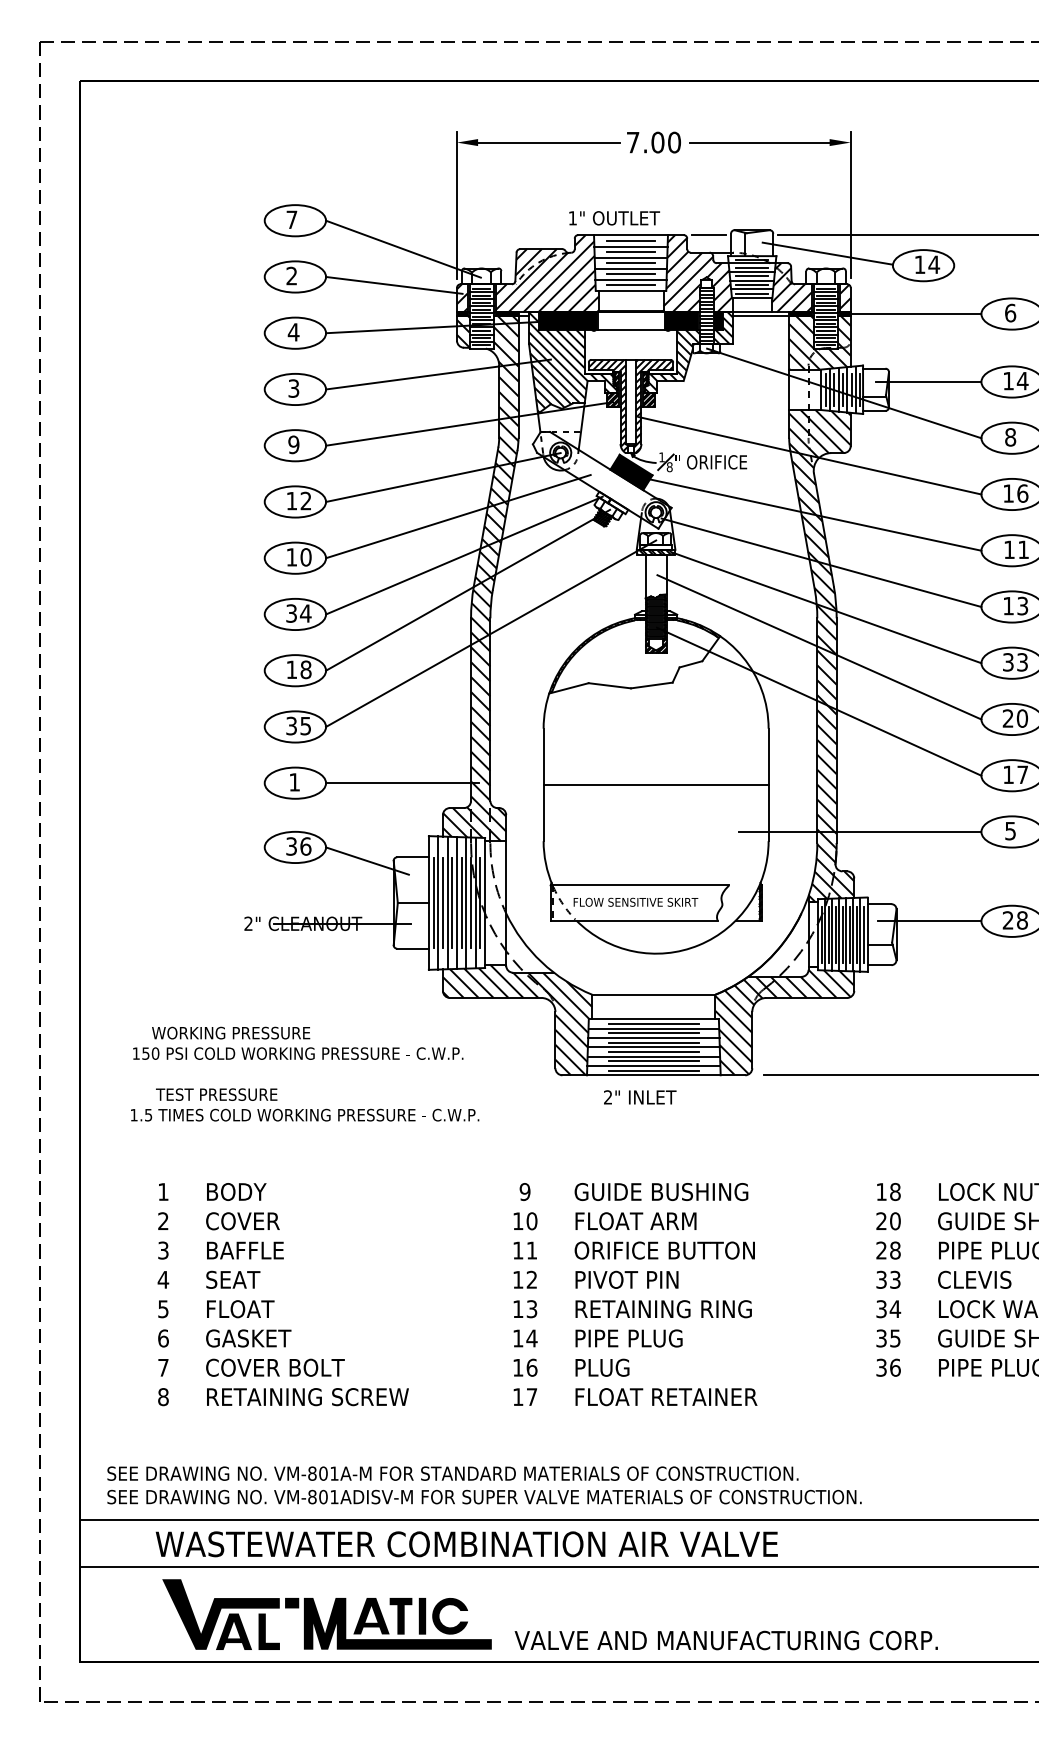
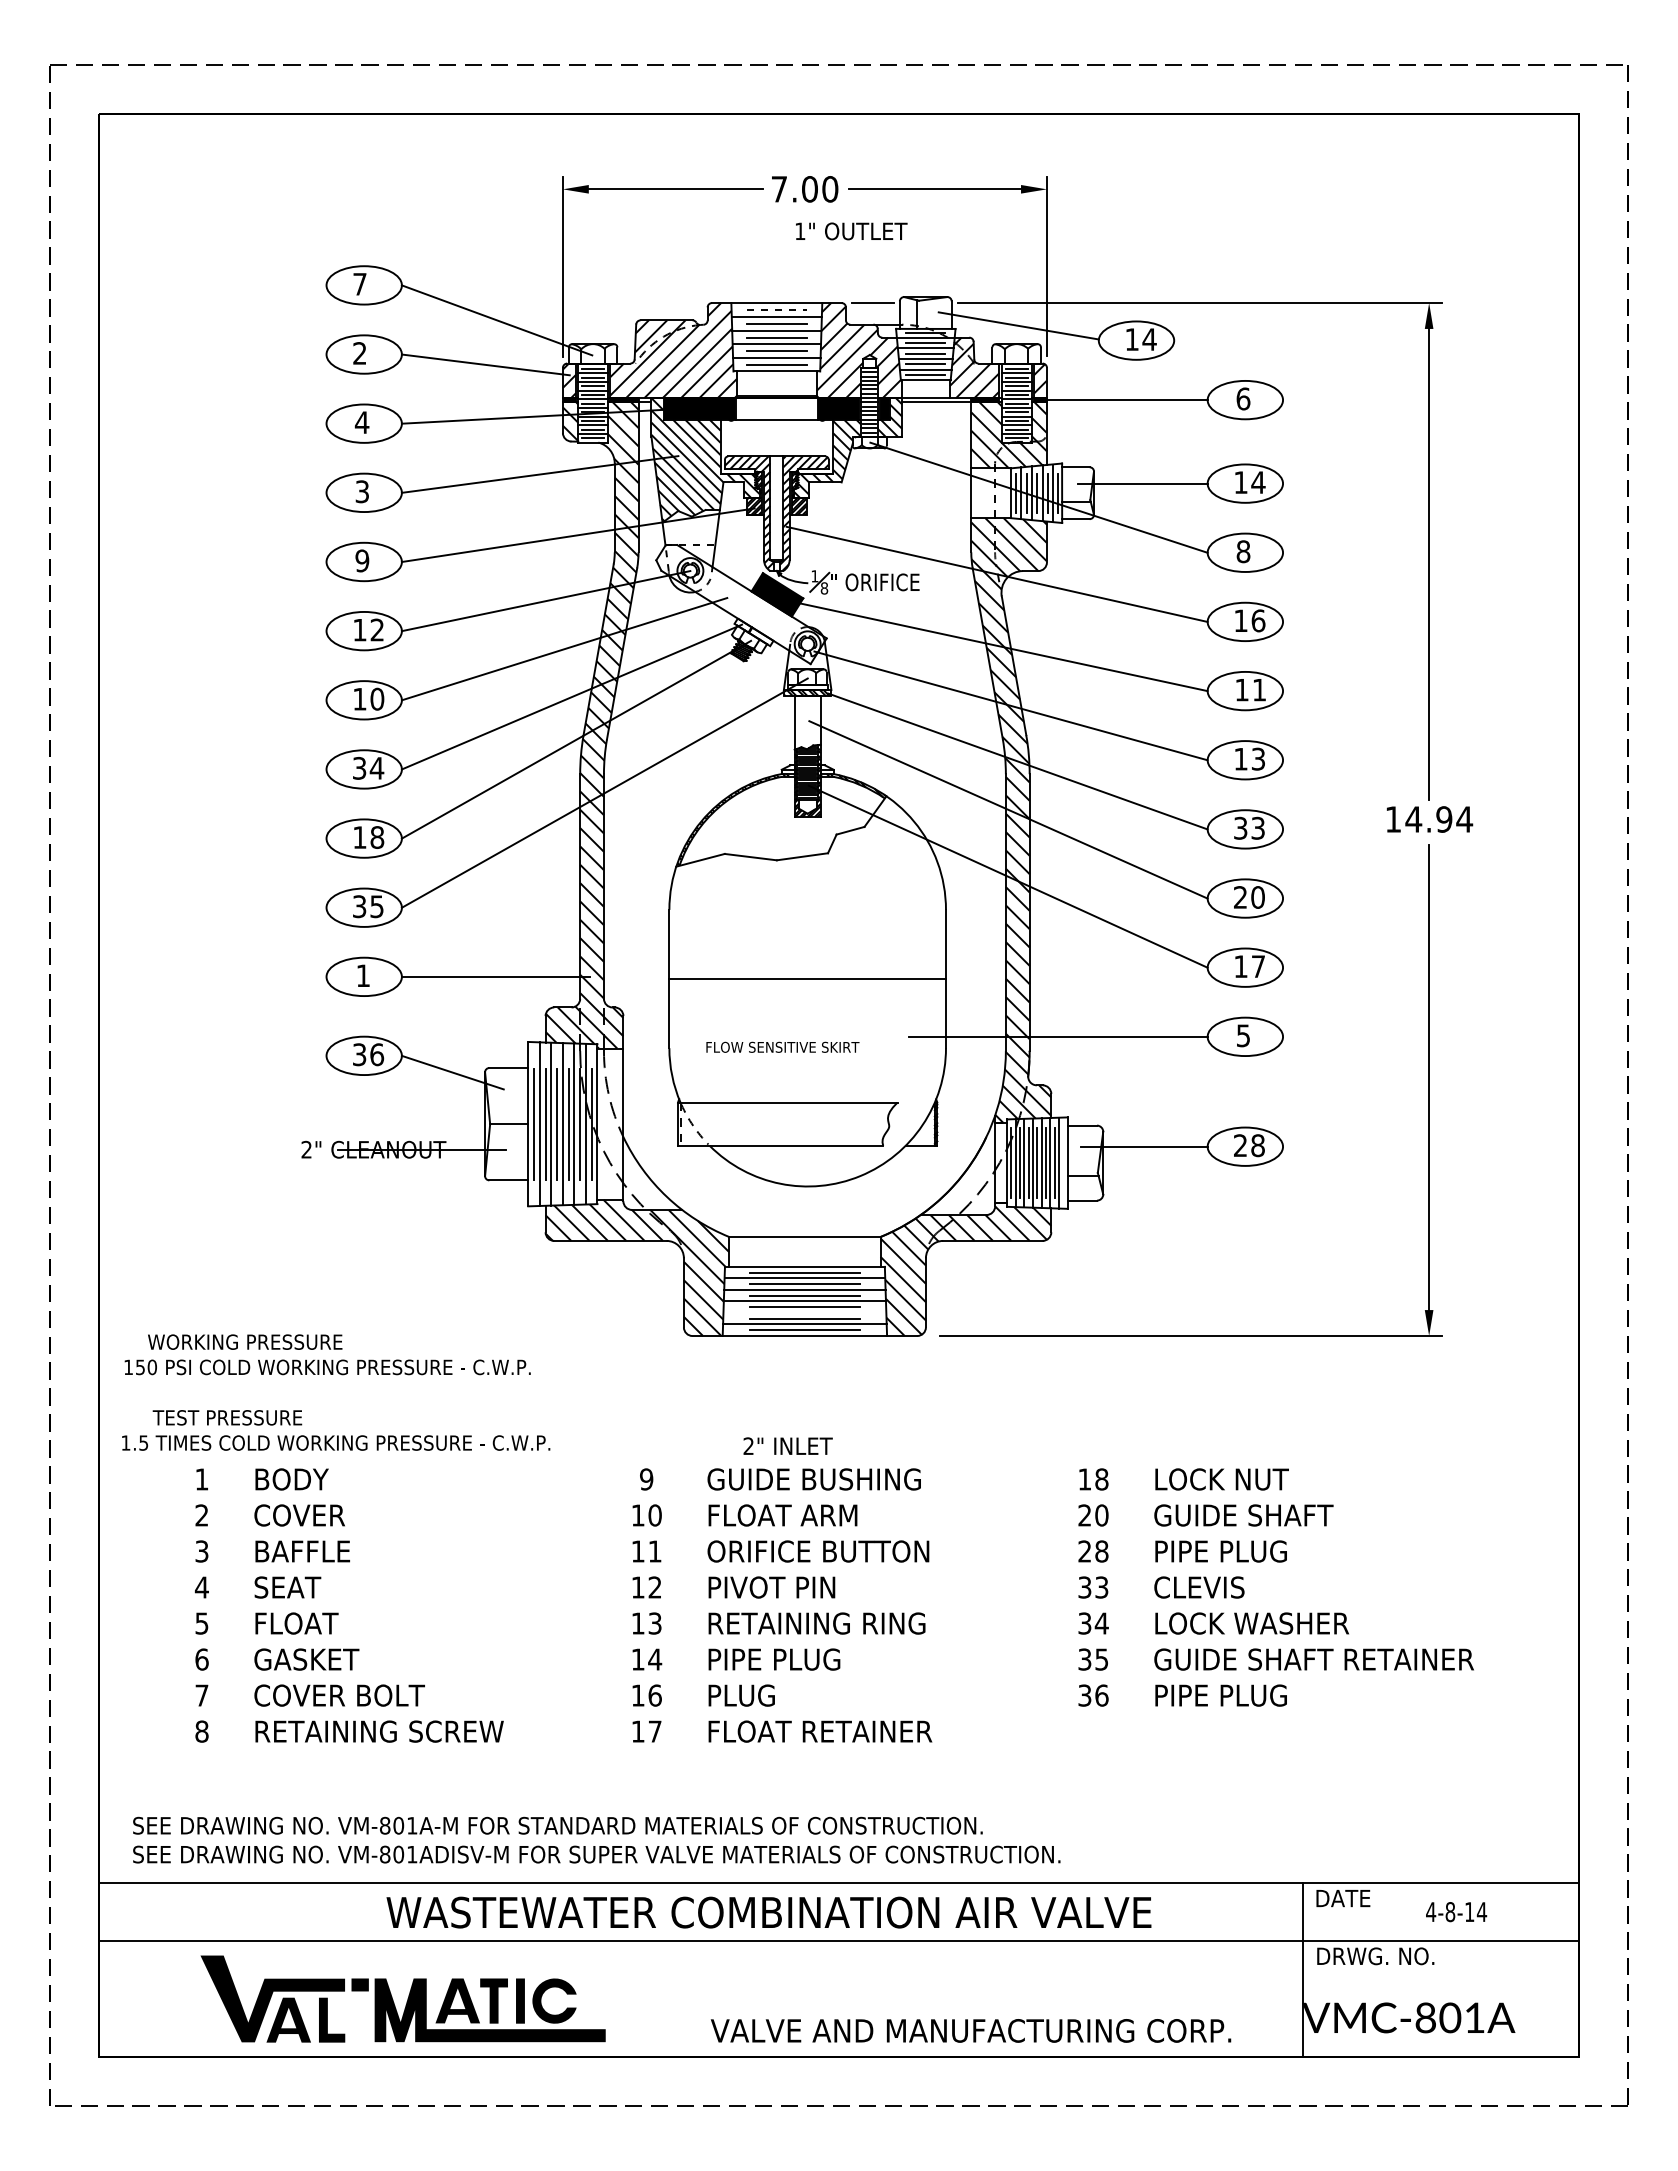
text: (614, 218) -> (851, 231), moved
line: (630, 241) -> (776, 310), solid -> dashed
text: (635, 901) -> (782, 1046), moved
line: (864, 934) -> (1063, 1162), removed
line: (653, 1056) -> (804, 1312), removed
text: (305, 1074) -> (336, 1392), moved
text: (639, 1096) -> (787, 1445), moved
text: (466, 1544) -> (768, 1912), moved
text: (725, 1640) -> (970, 2030), moved

